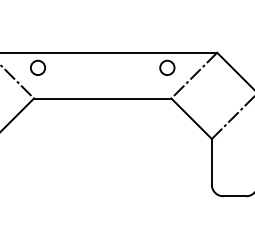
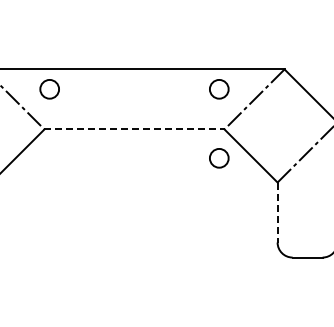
line: (102, 98) -> (134, 129), solid -> dashed
circle: (167, 120) -> (219, 158), added
line: (211, 162) -> (277, 213), solid -> dashed

